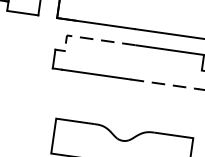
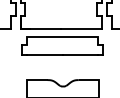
line: (91, 38) -> (39, 36), dashed -> solid
line: (164, 84) -> (80, 54), dashed -> solid

